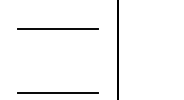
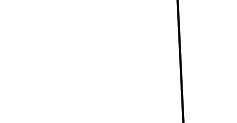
line: (57, 28) -> (94, 20), removed
line: (58, 93) -> (99, 109), removed

